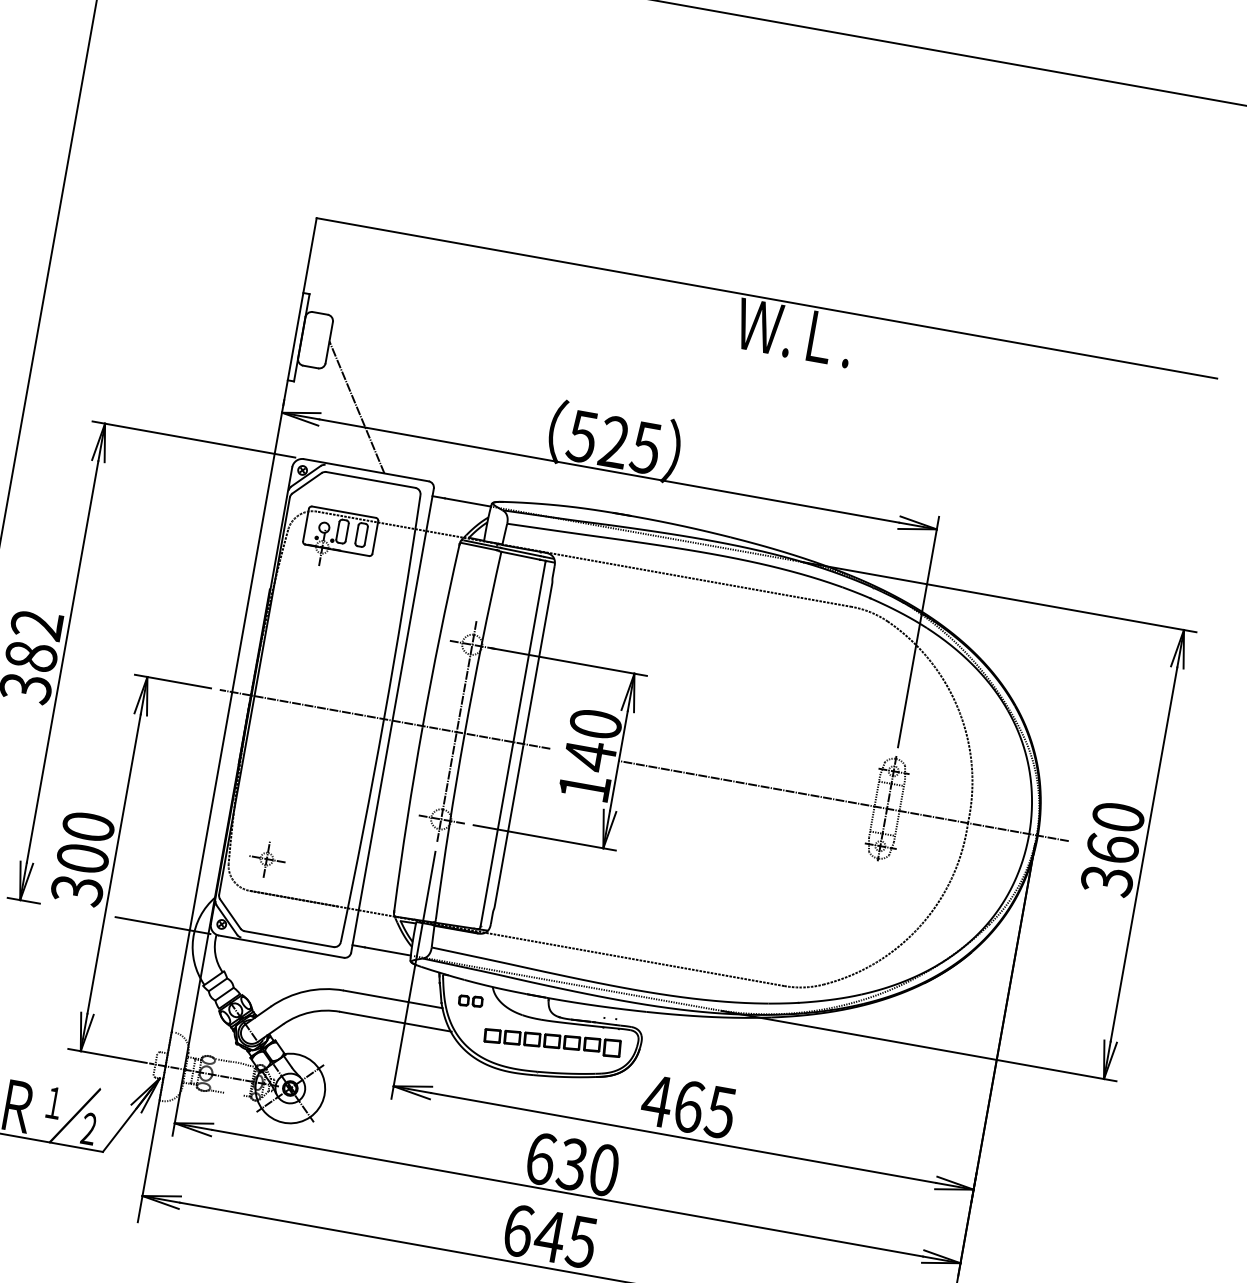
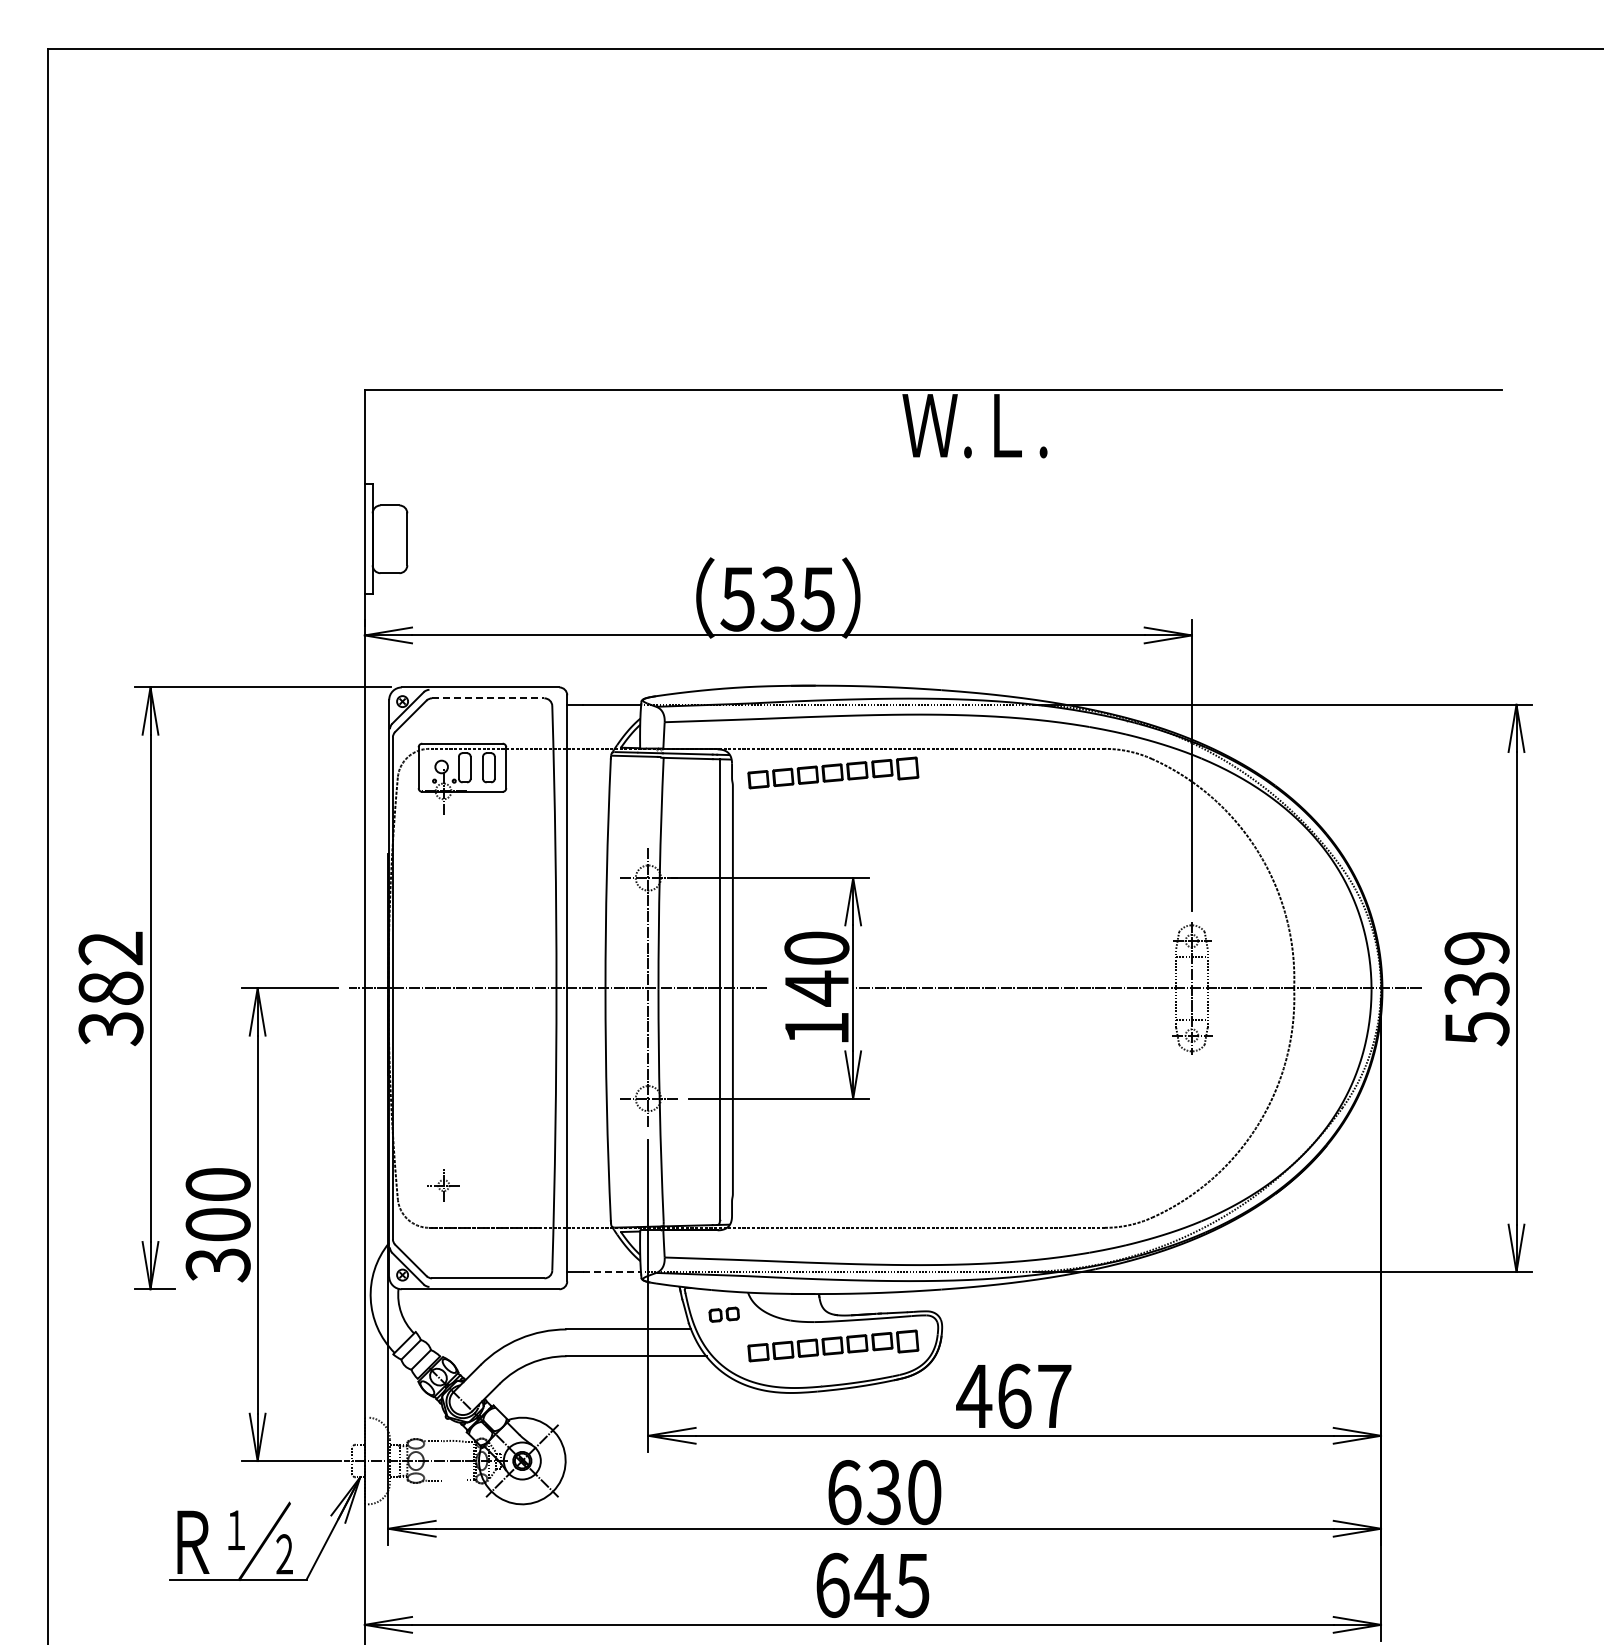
line: (357, 407) -> (455, 612), removed
text: (613, 442) -> (777, 599), 525 -> 535
line: (371, 480) -> (488, 698), solid -> dashed
part: (633, 587) -> (833, 772), added
text: (1112, 849) -> (1476, 988), 360 -> 539
part: (267, 859) -> (444, 1185), size x0.7
line: (162, 925) -> (330, 1289), removed
line: (388, 951) -> (612, 1271), solid -> dashed
text: (719, 1112) -> (1053, 1396), 465 -> 467

